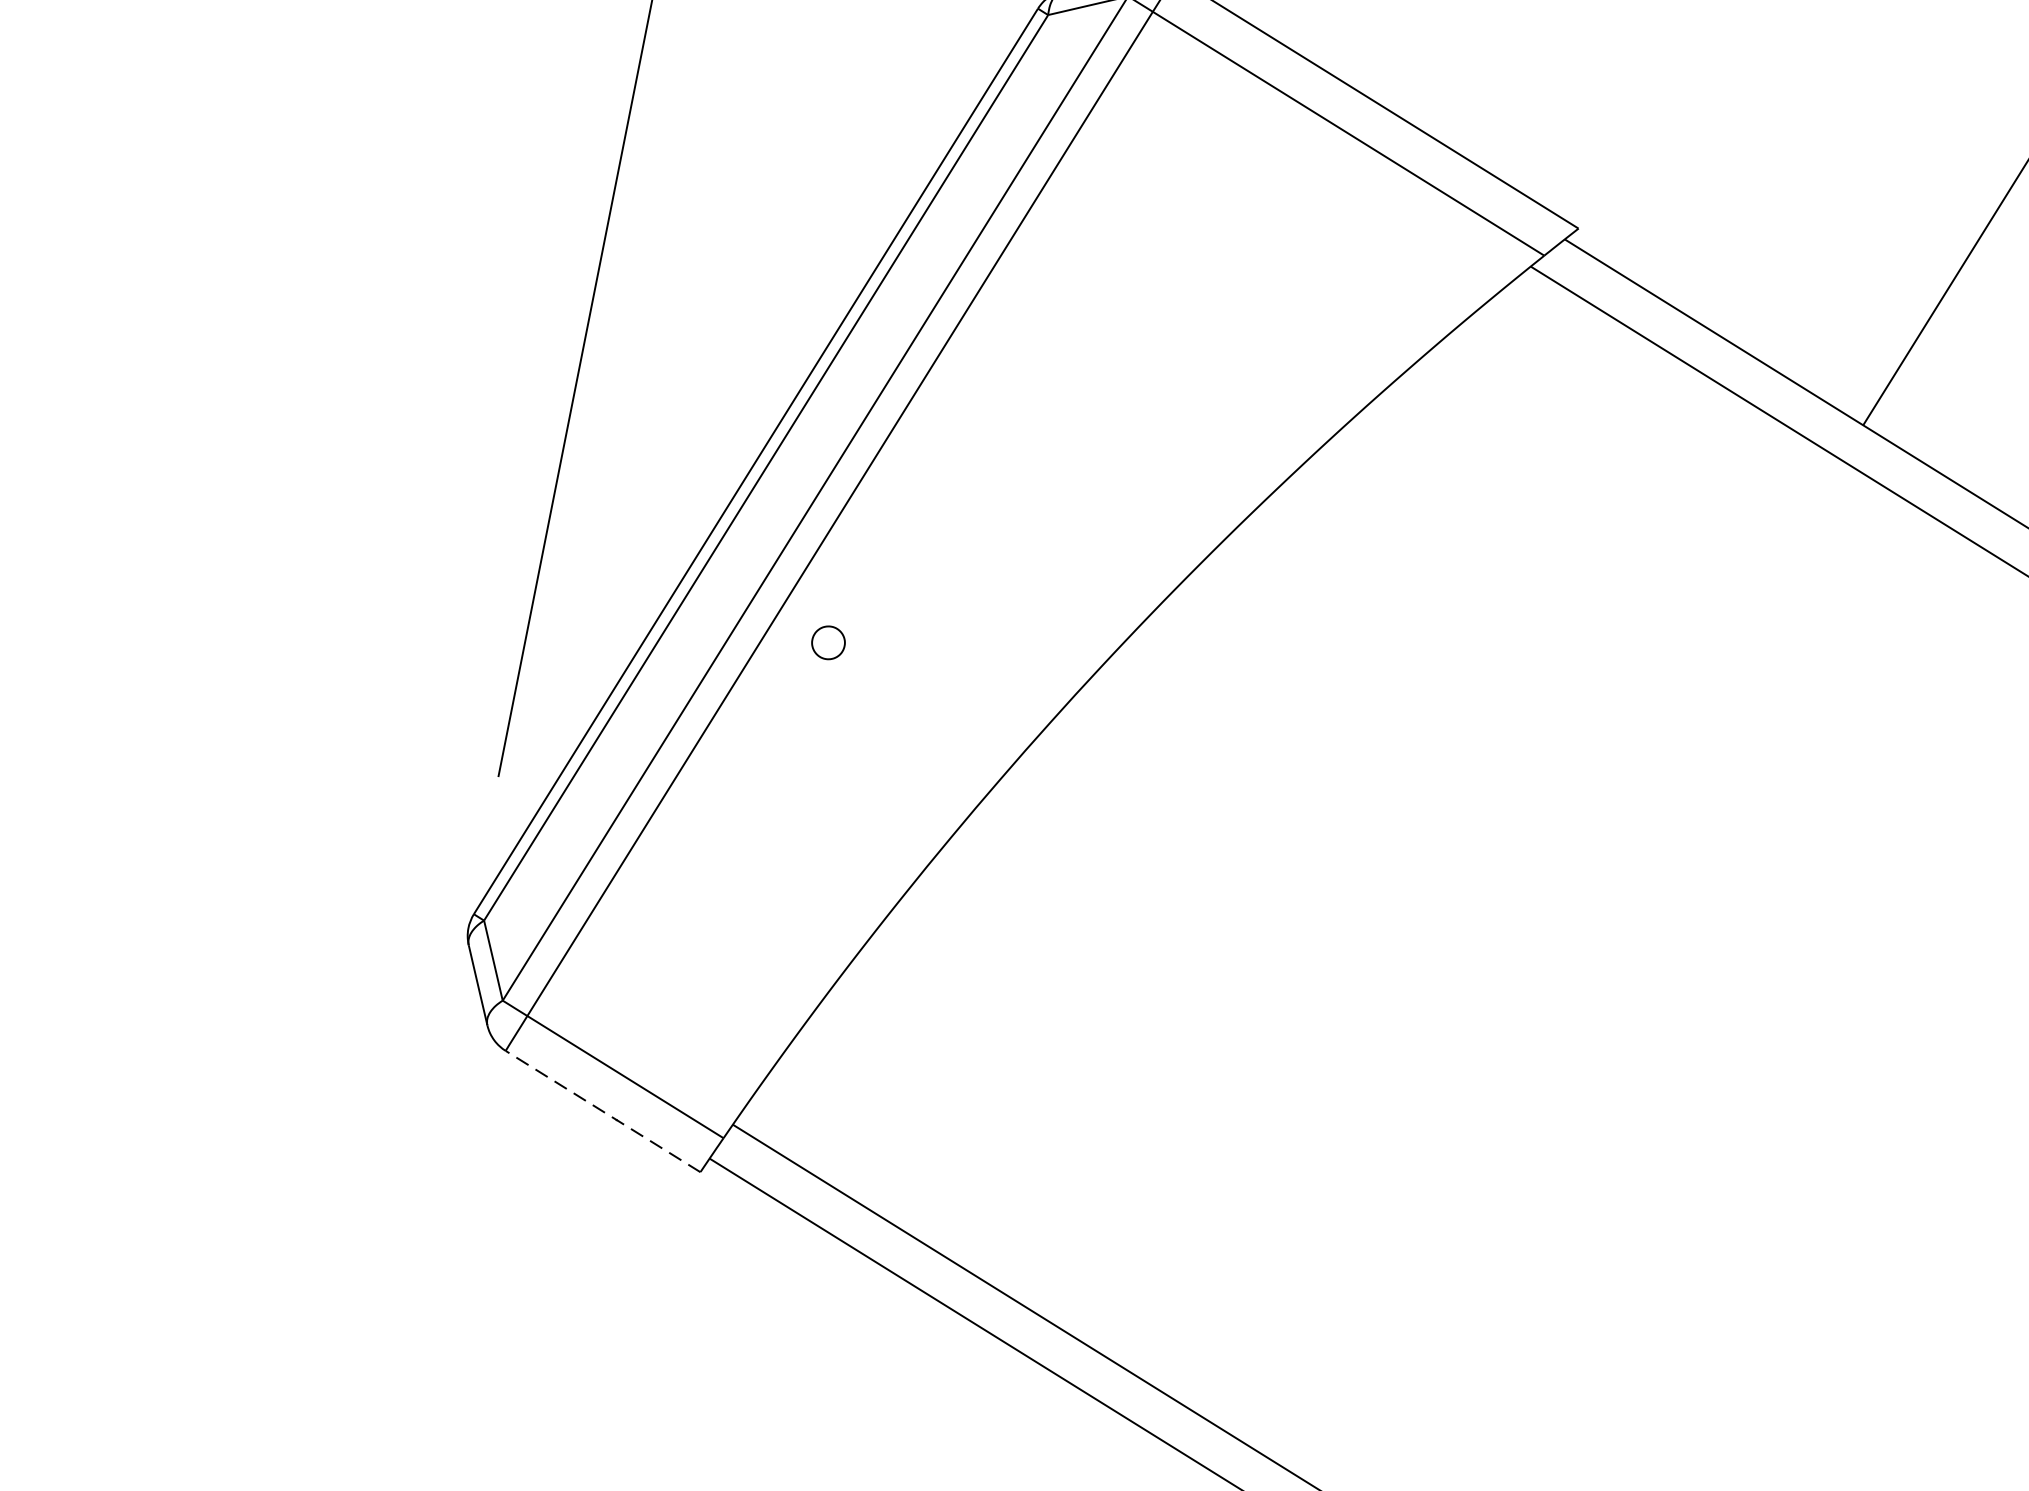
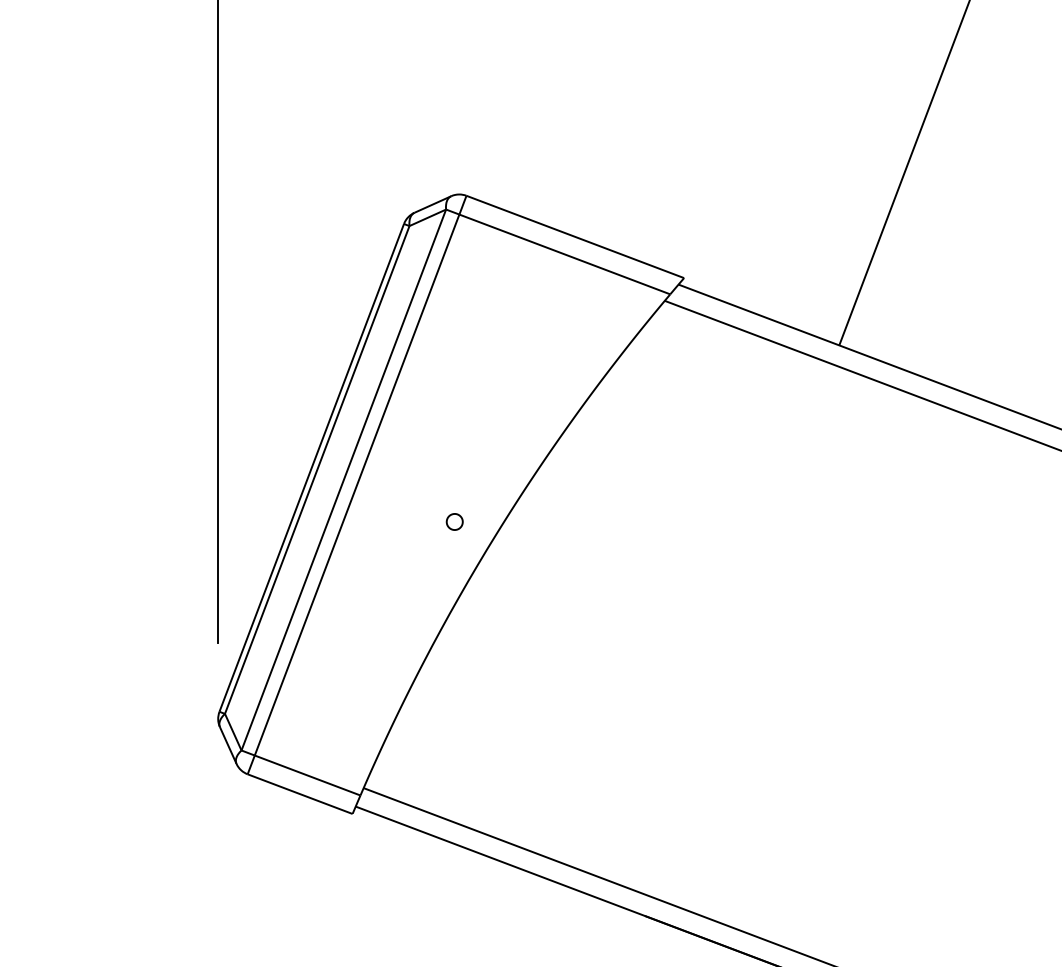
part: (828, 641) -> (454, 521), moved
line: (601, 1109) -> (299, 793), dashed -> solid

